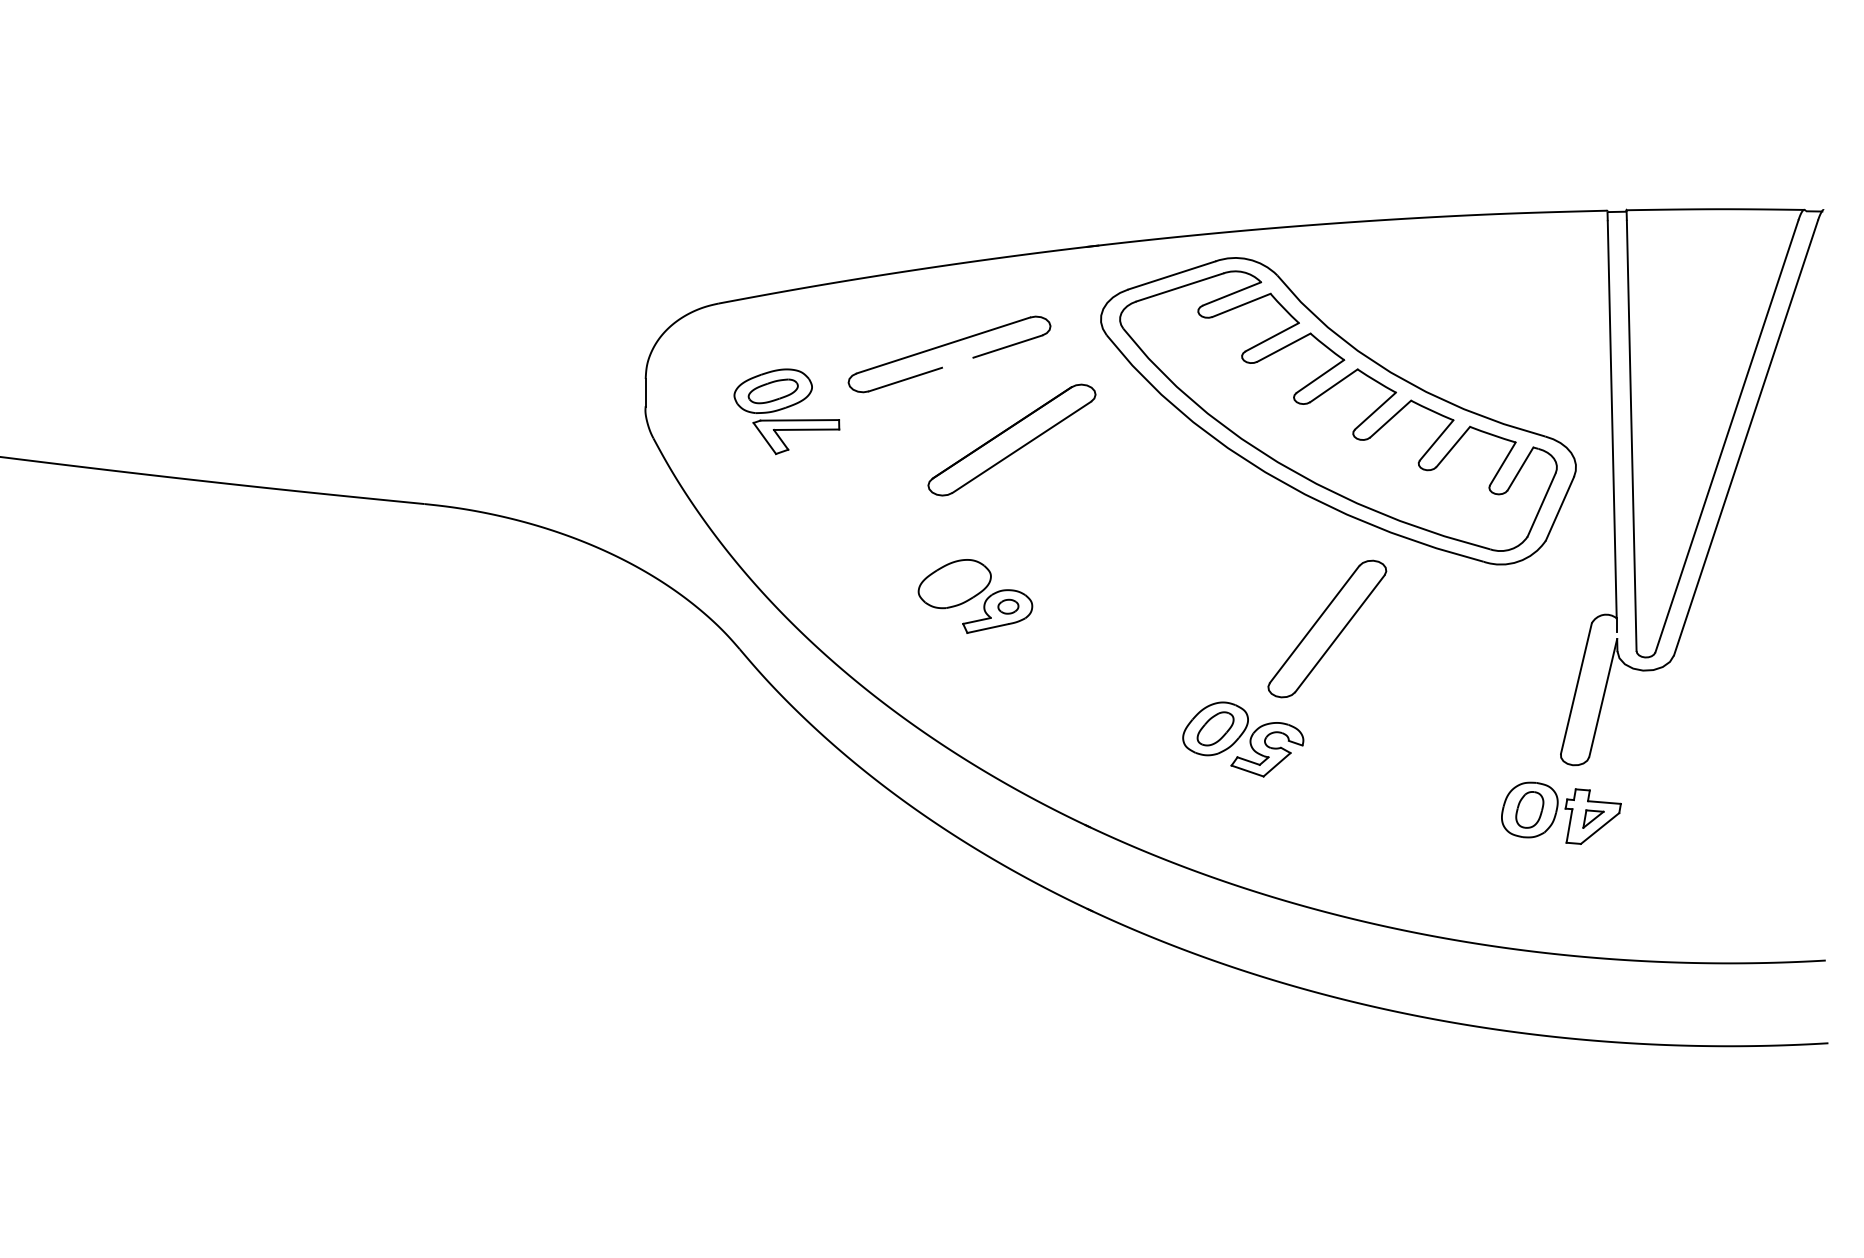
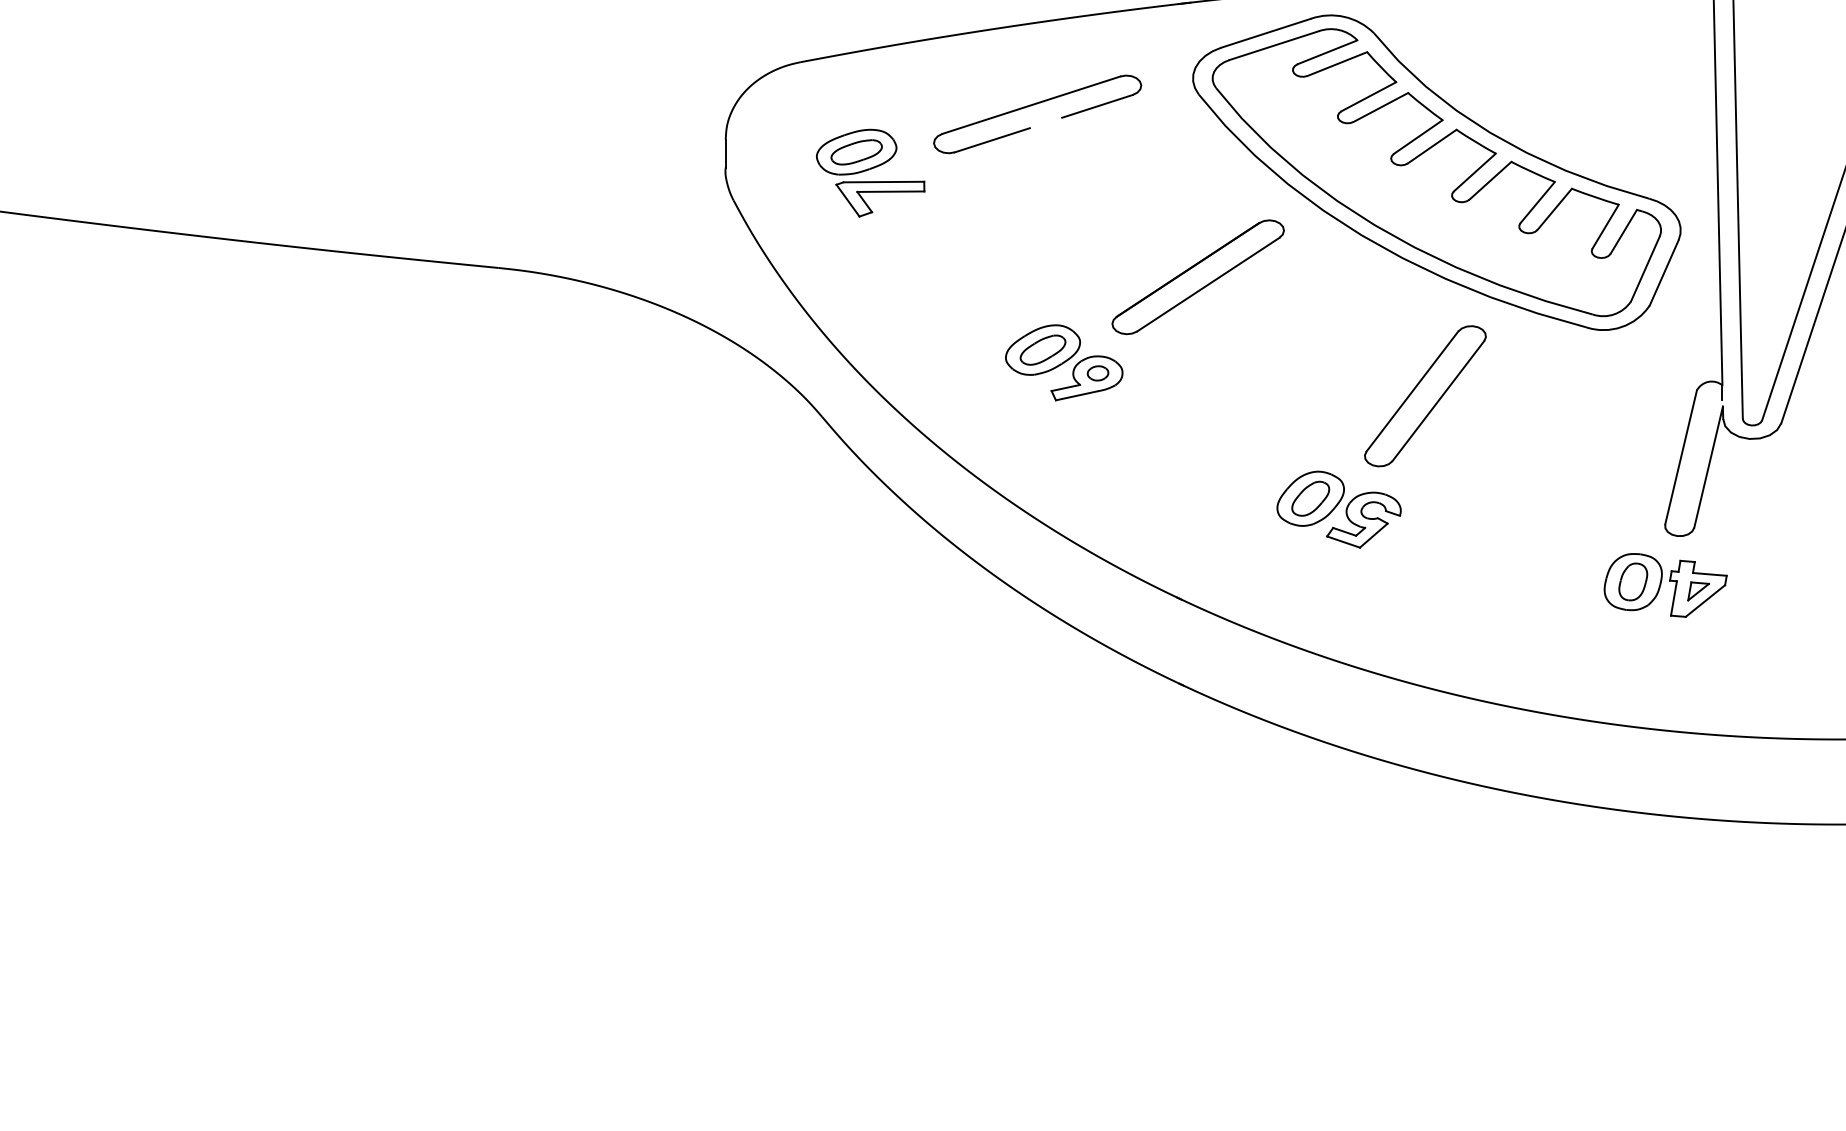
part: (1011, 439) -> (1197, 276), moved
part: (954, 584) -> (1042, 350), added

